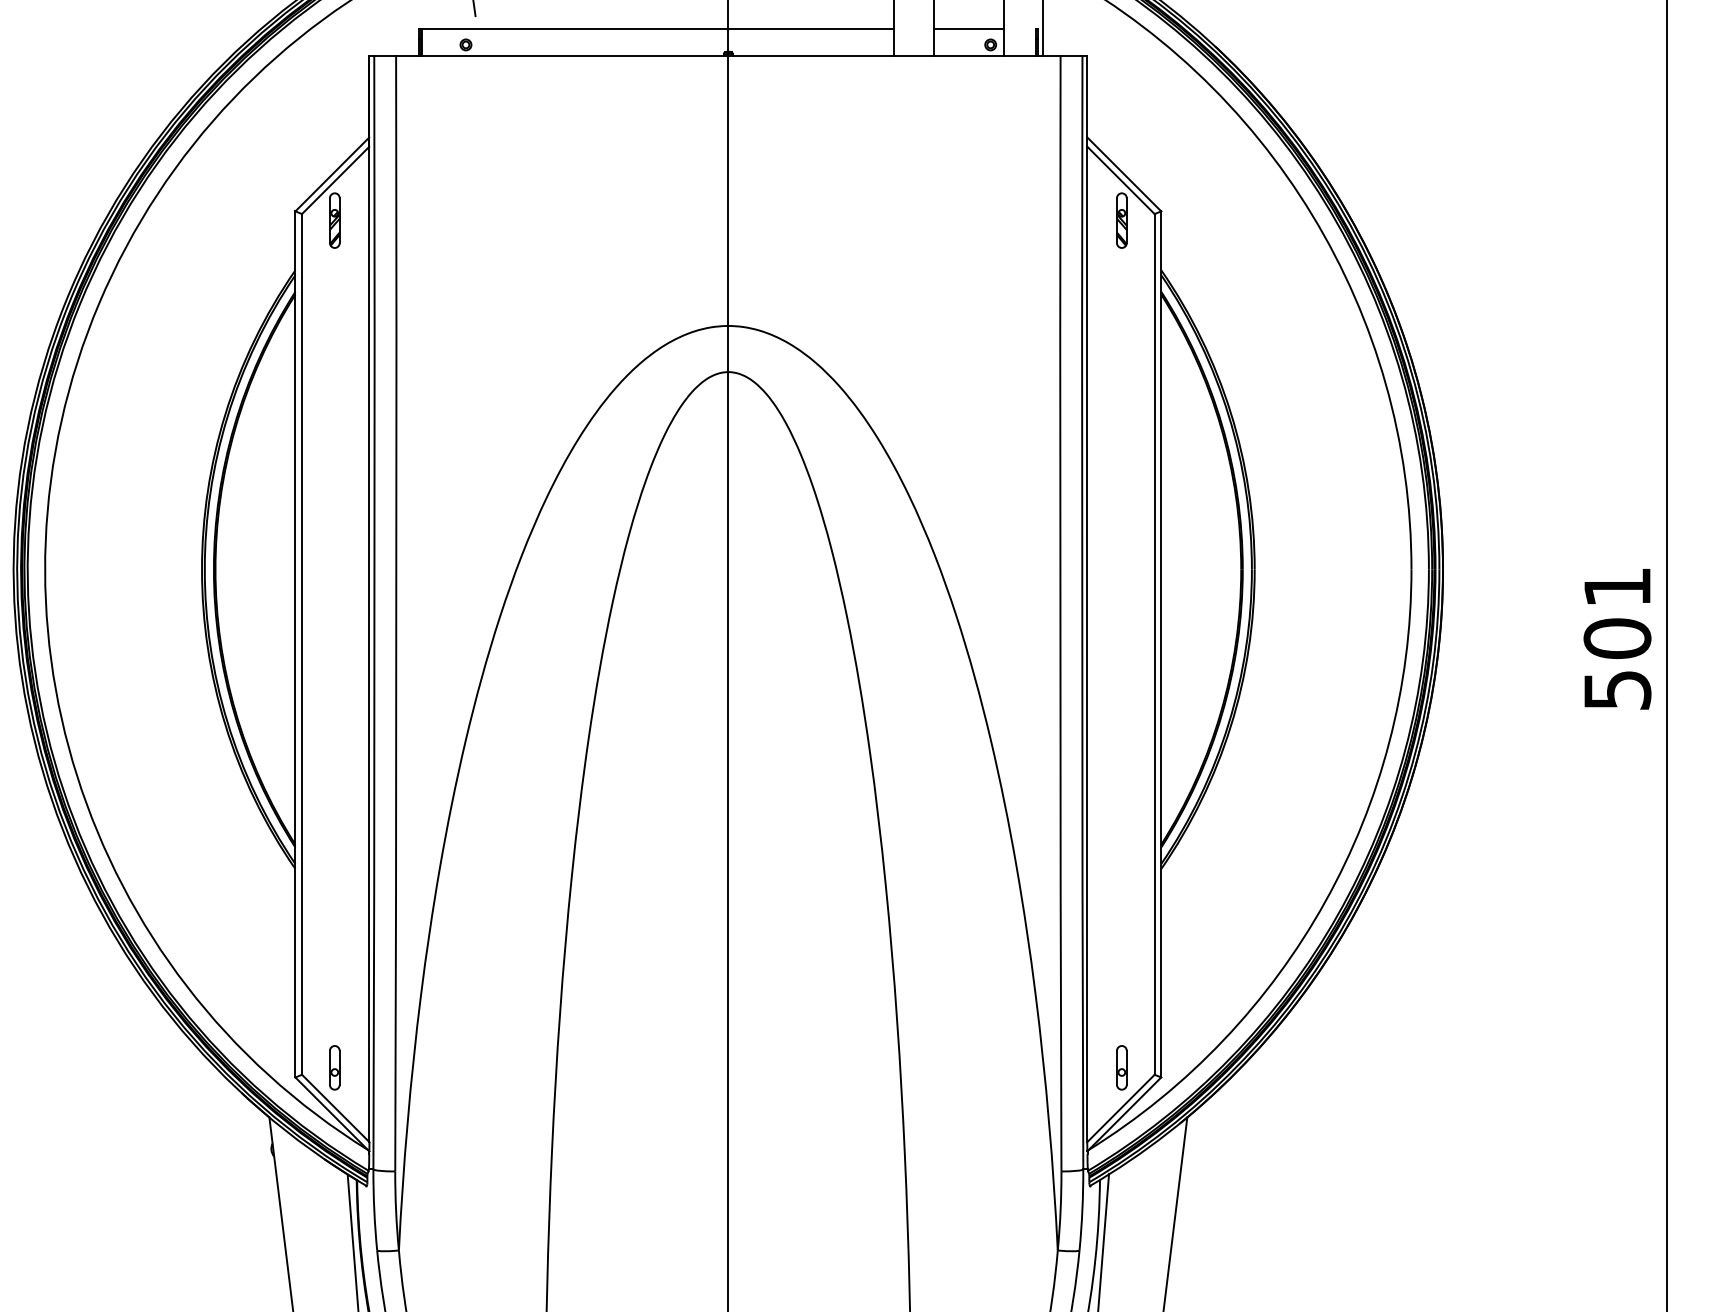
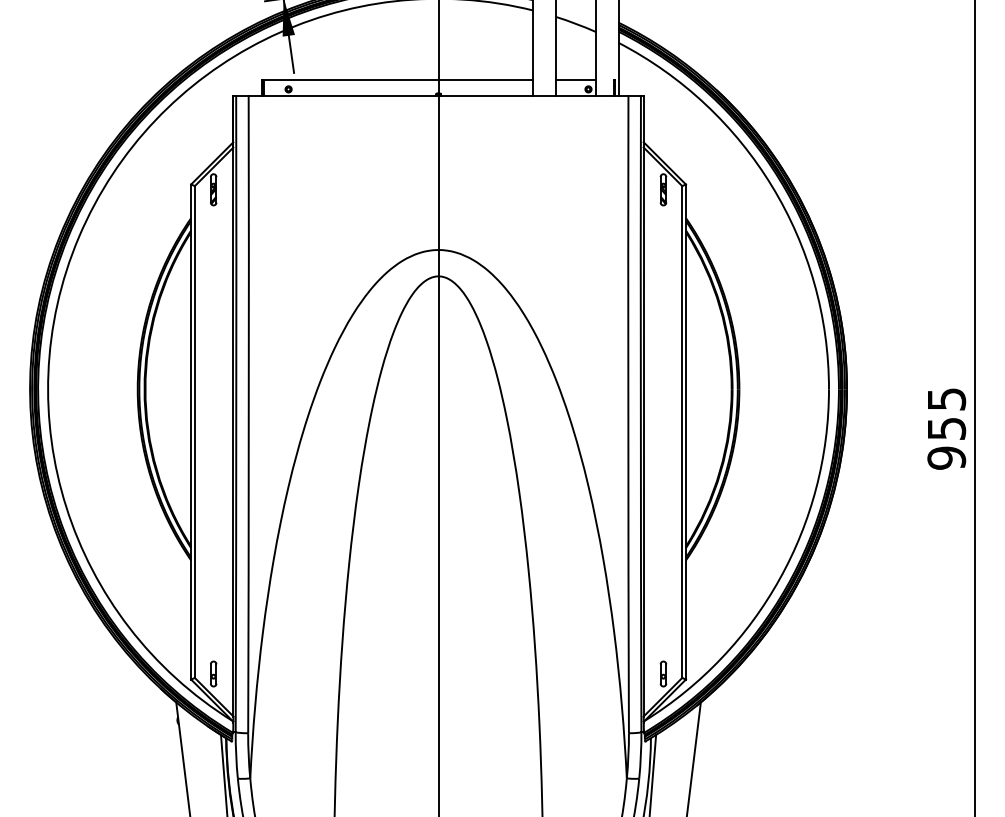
text: (1617, 638) -> (946, 428), 501 -> 955

